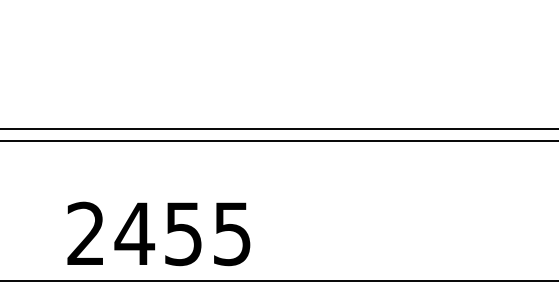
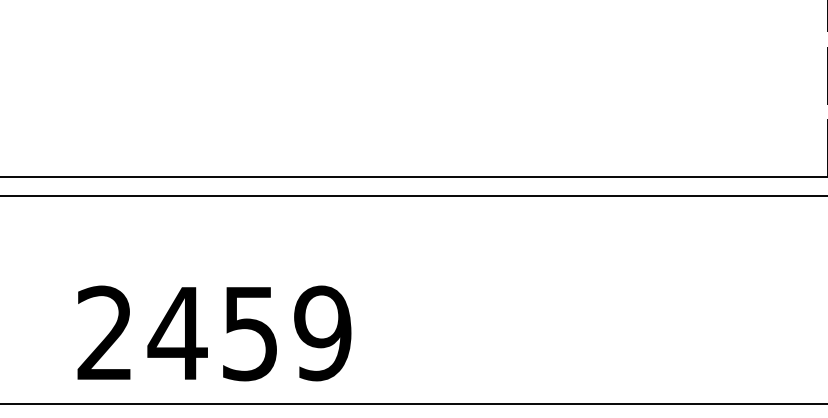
text: (232, 233) -> (323, 332), 2455 -> 2459

